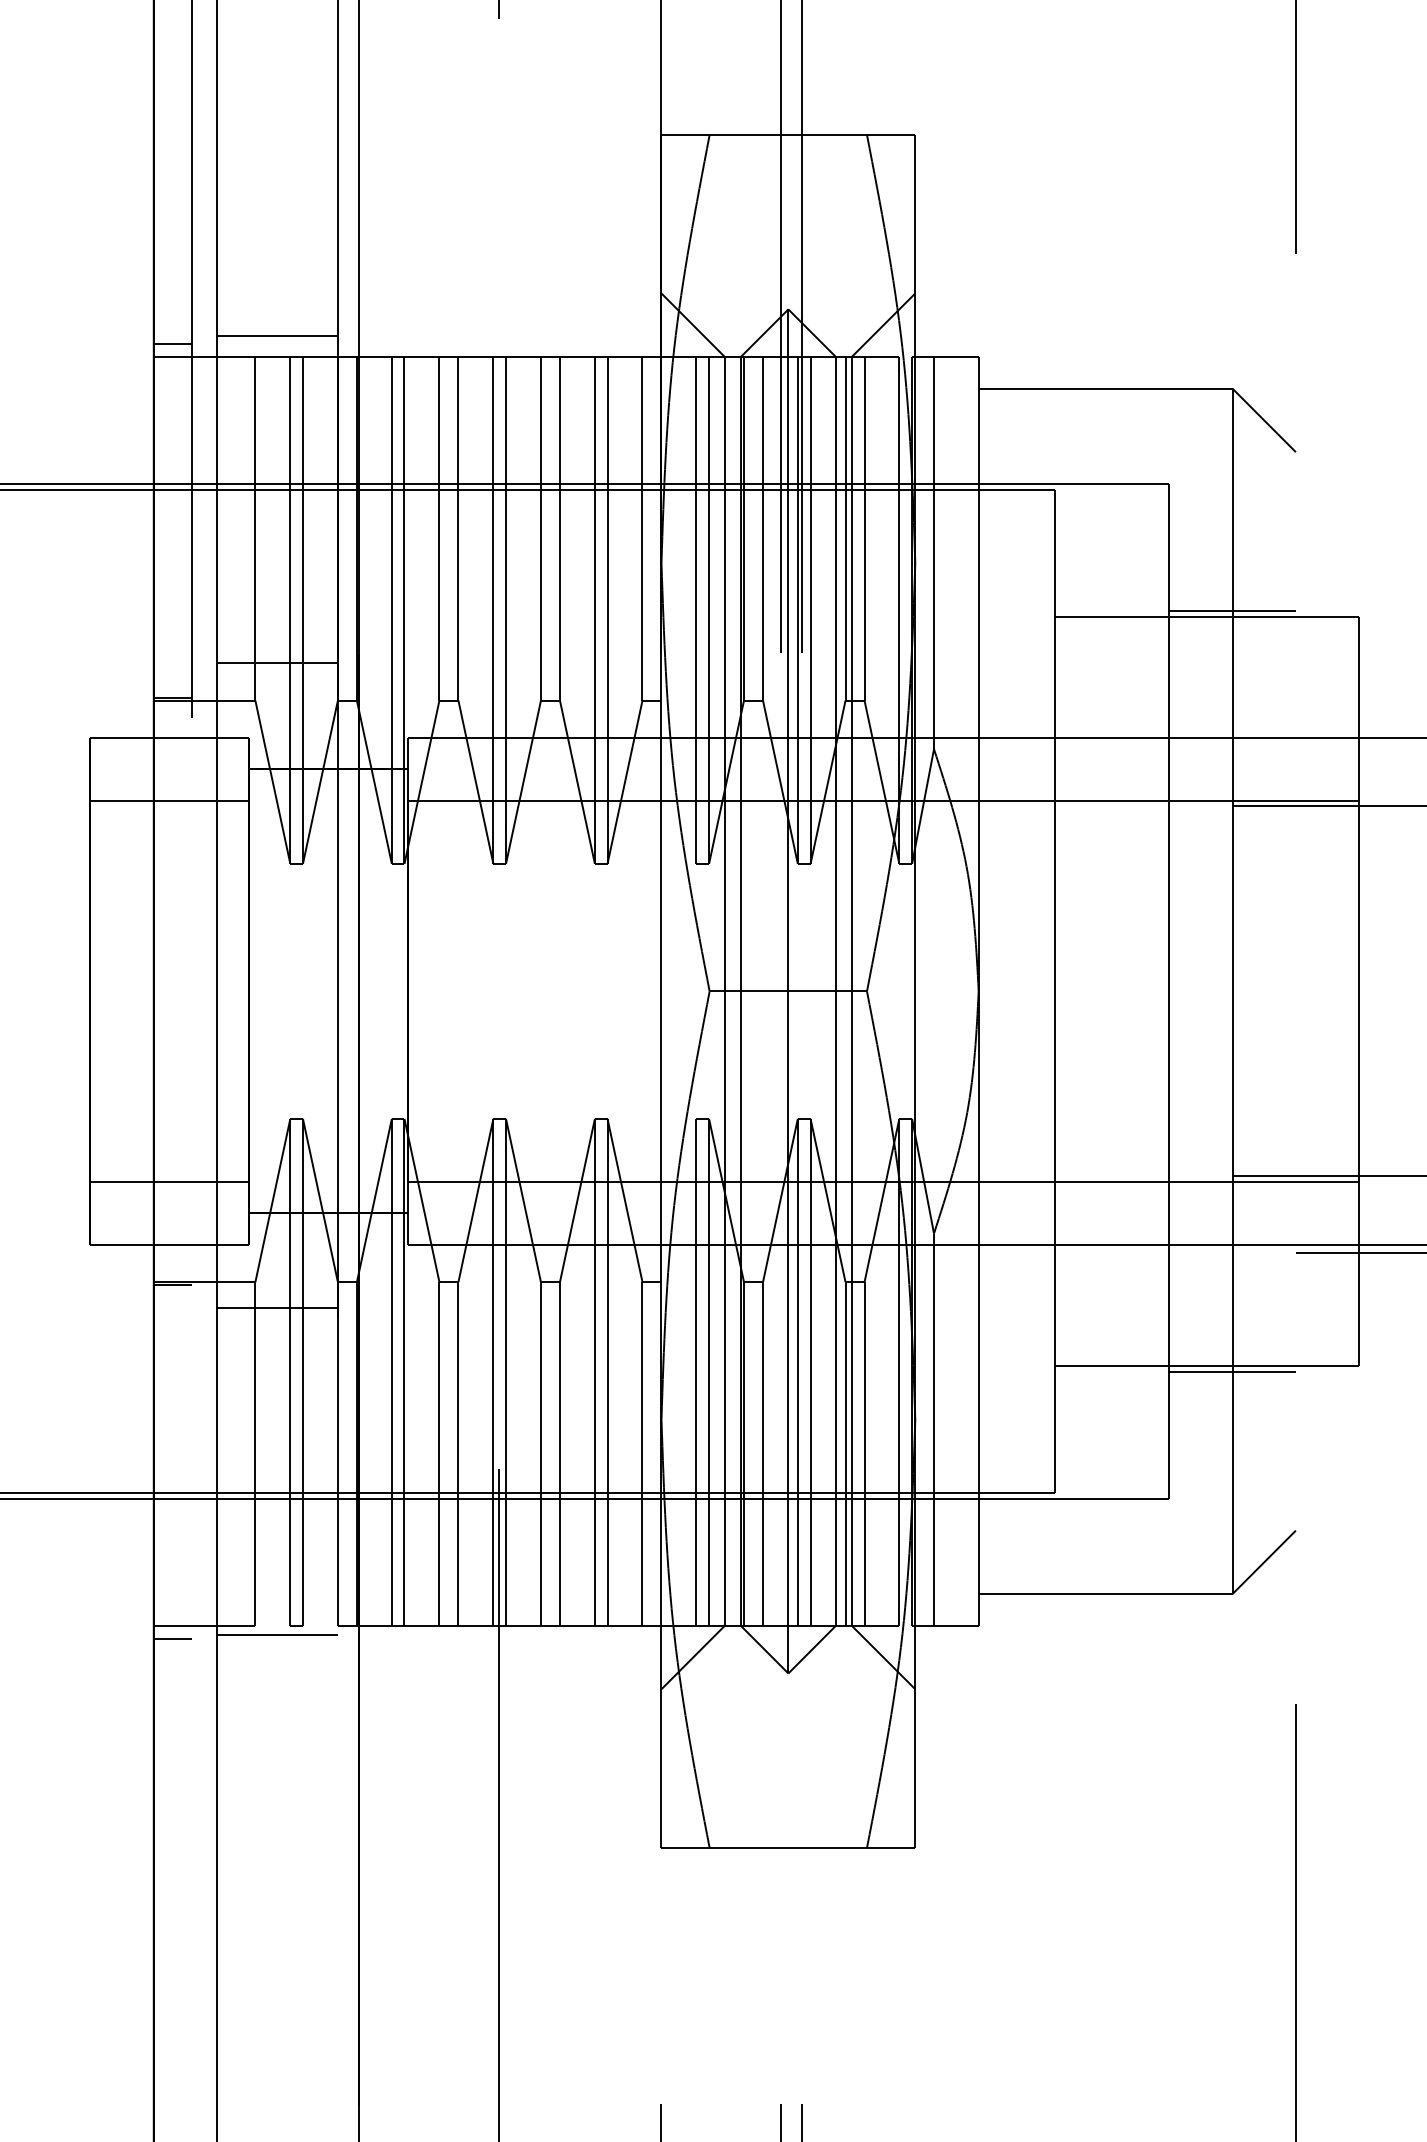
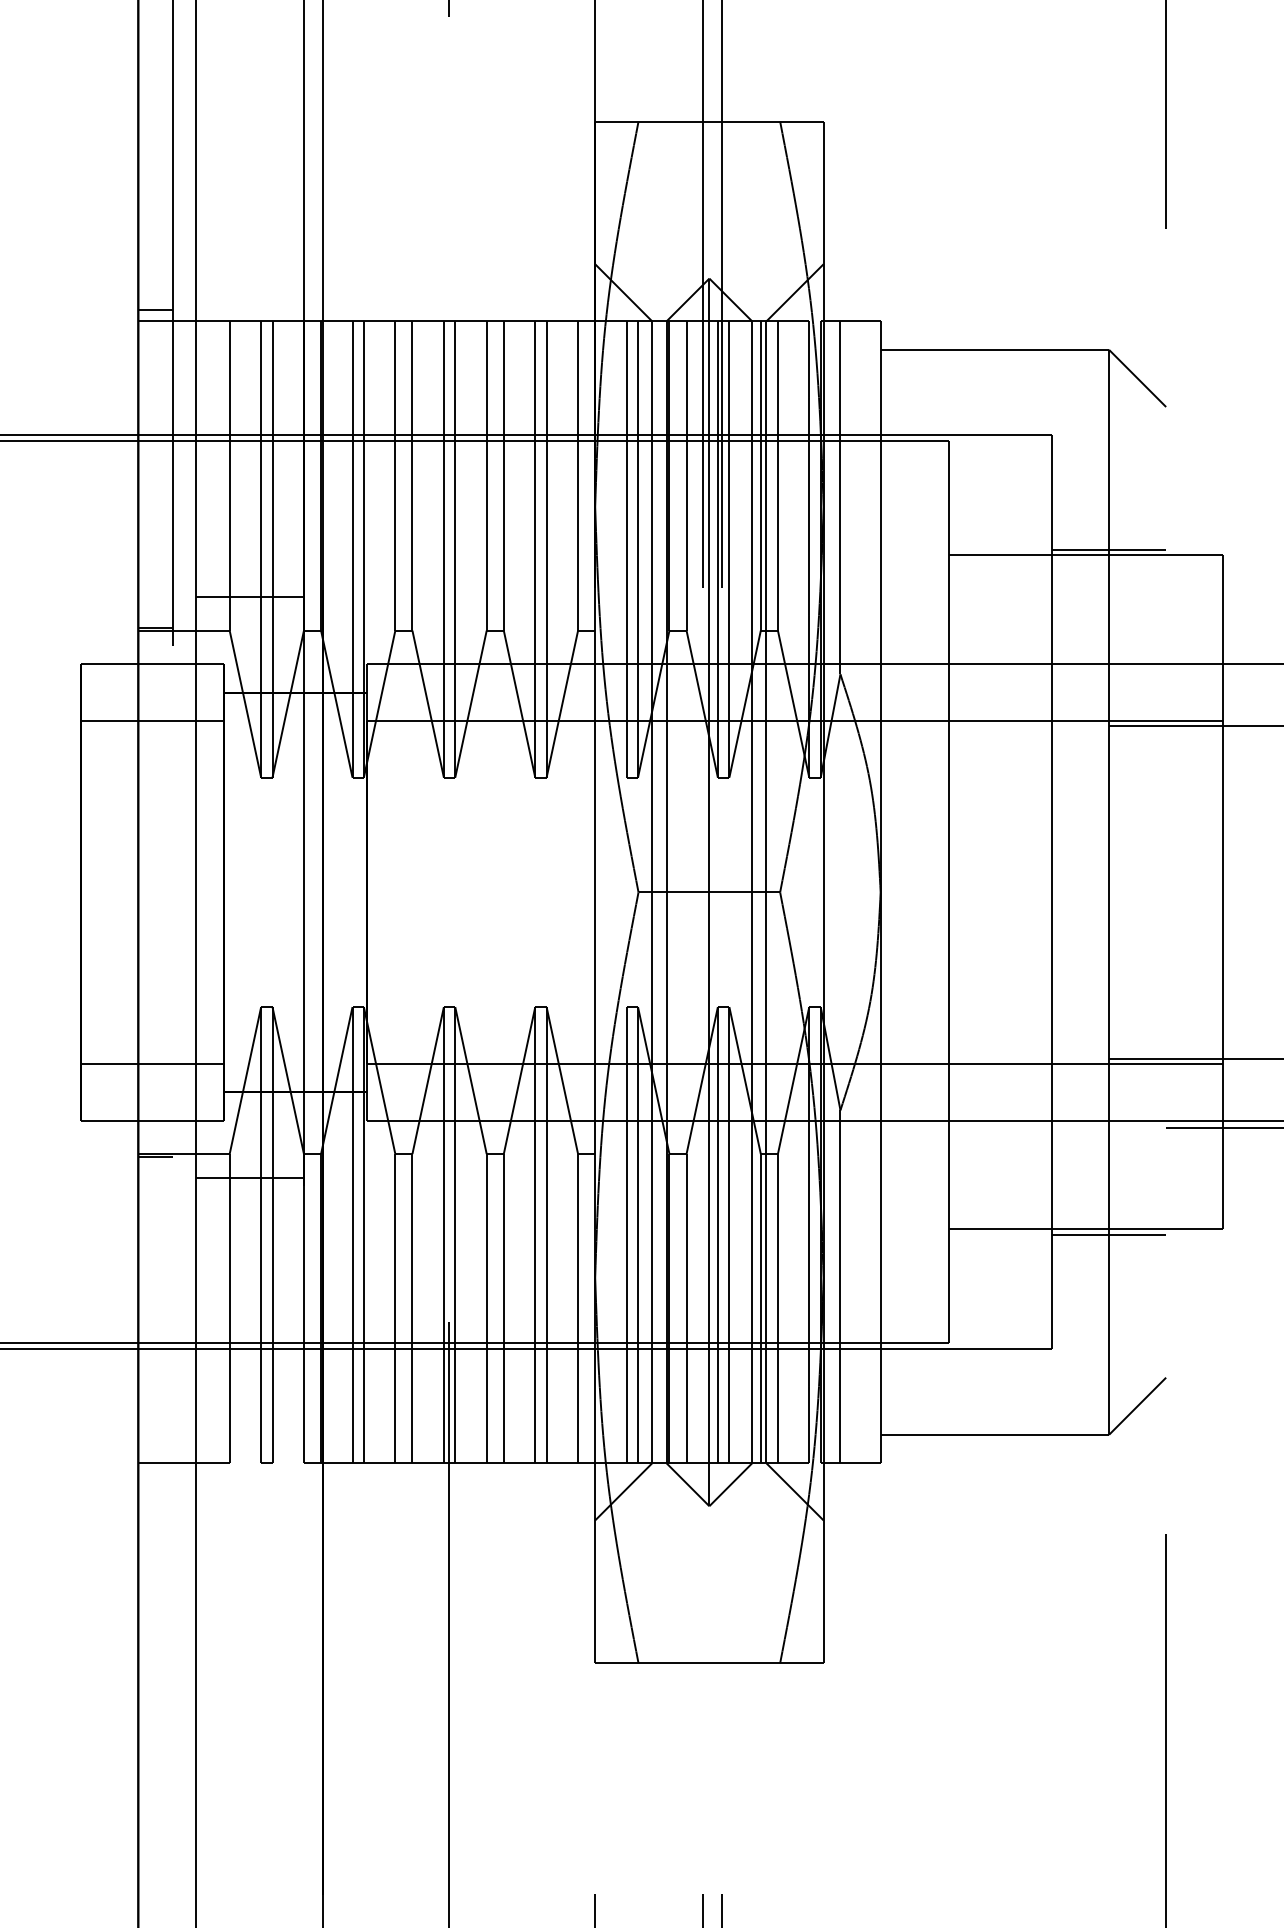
line: (277, 336) -> (249, 302), removed
line: (277, 1634) -> (249, 1471), removed
line: (172, 1638) -> (155, 1474), removed

